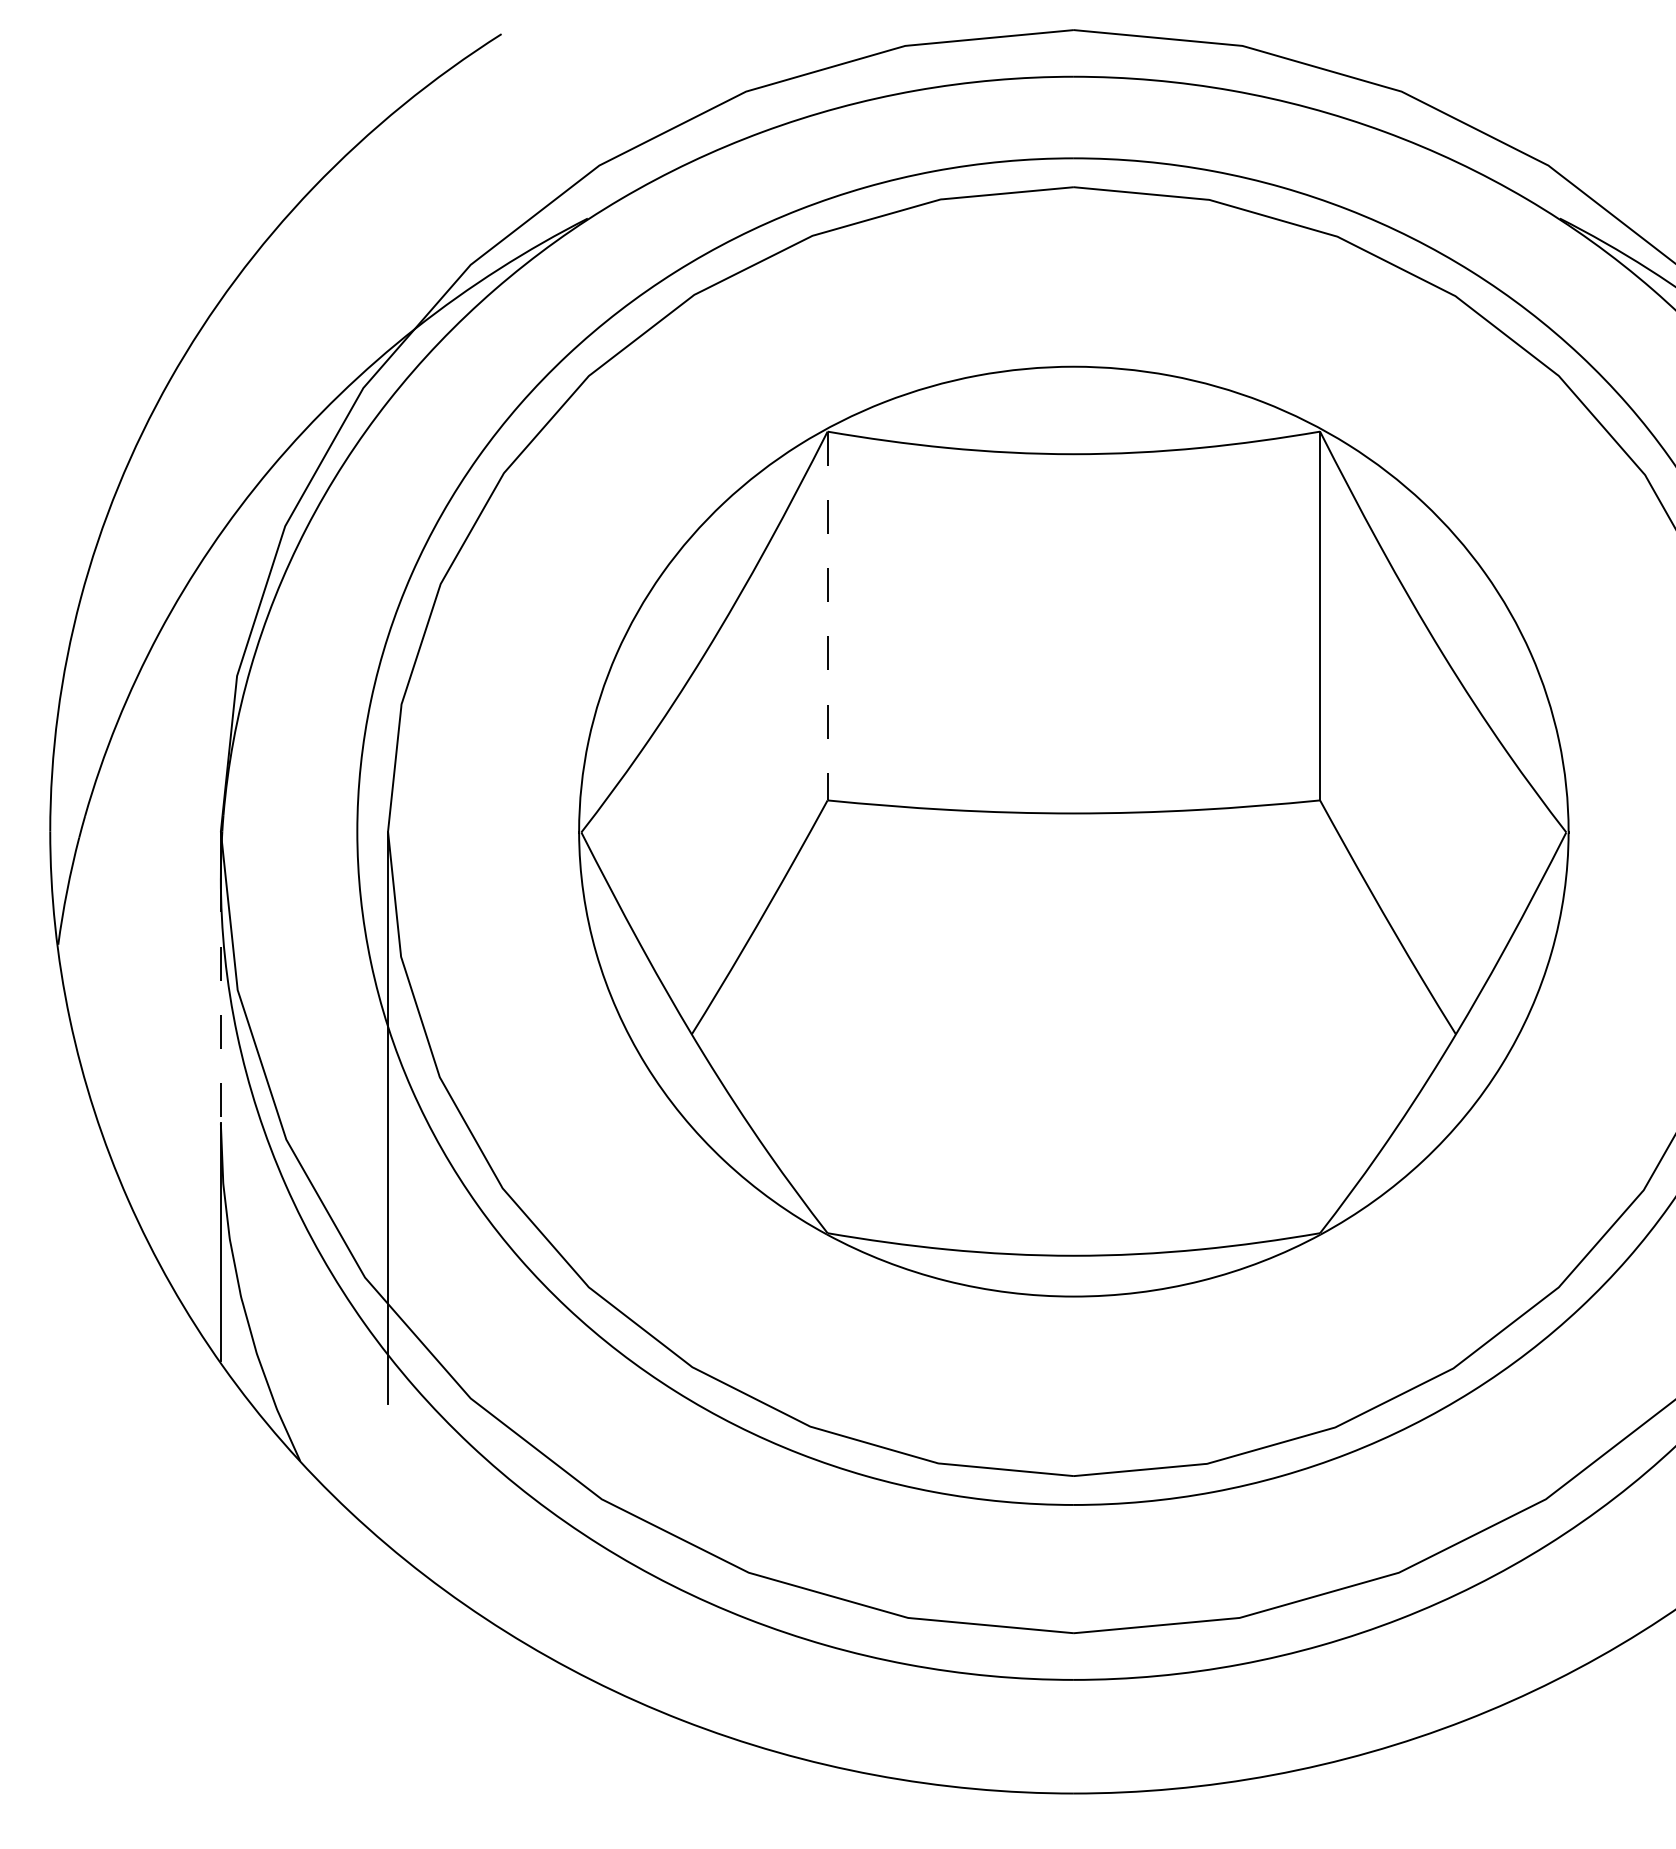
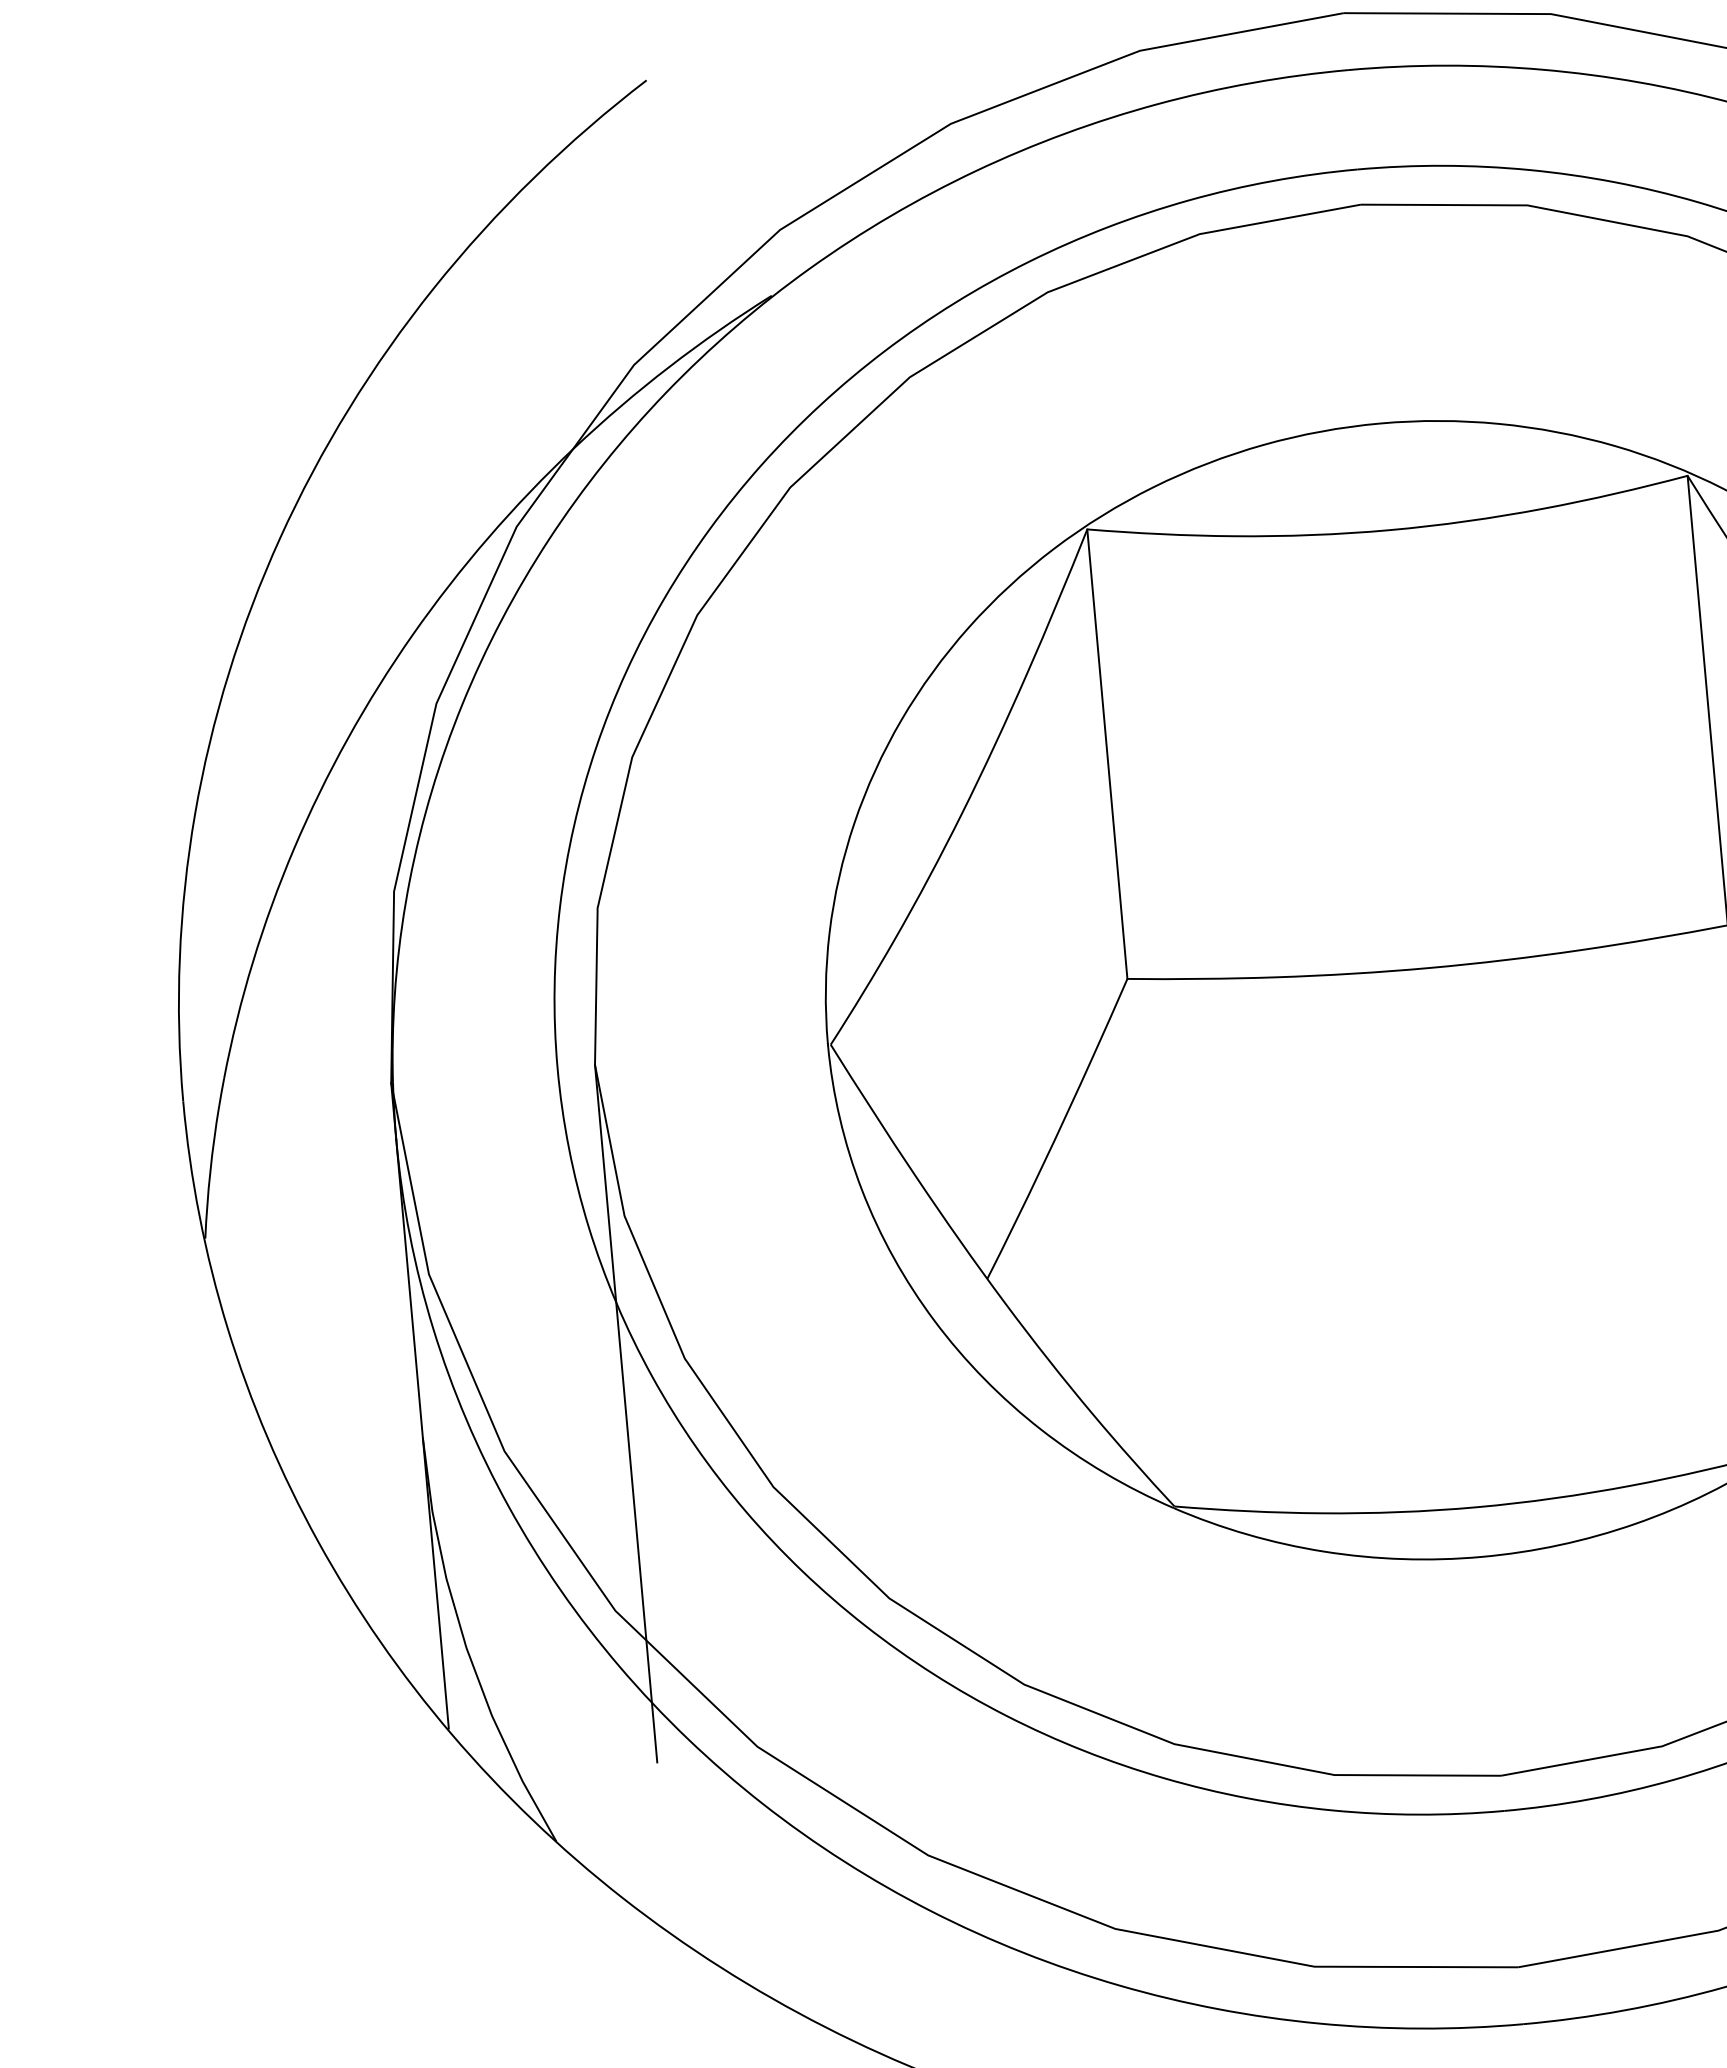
line: (827, 616) -> (1107, 754), dashed -> solid
line: (220, 1000) -> (409, 1288), dashed -> solid

